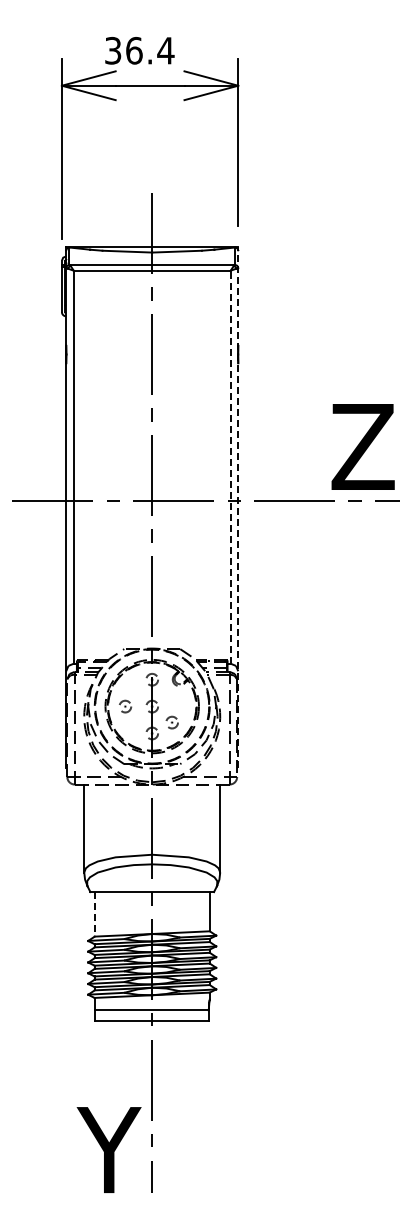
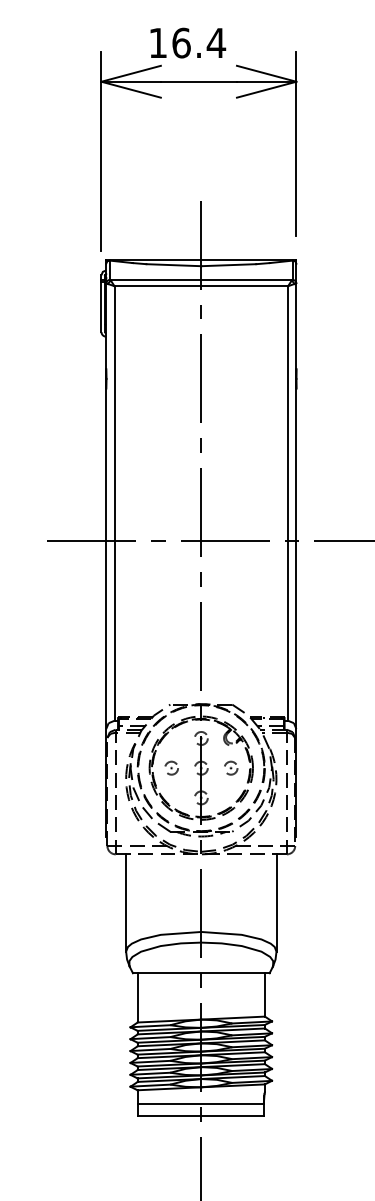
text: (113, 50) -> (158, 42), 36.4 -> 16.4
line: (230, 467) -> (287, 503), dashed -> solid
line: (238, 507) -> (296, 548), dashed -> solid
part: (171, 722) -> (230, 768), moved
line: (94, 914) -> (137, 998), dashed -> solid

